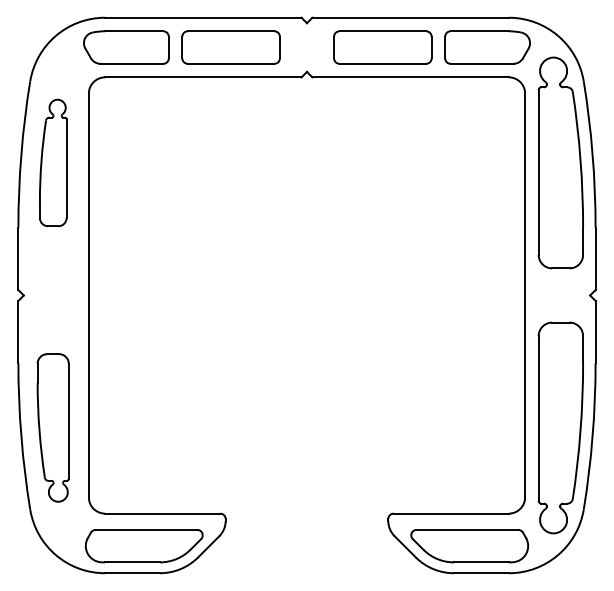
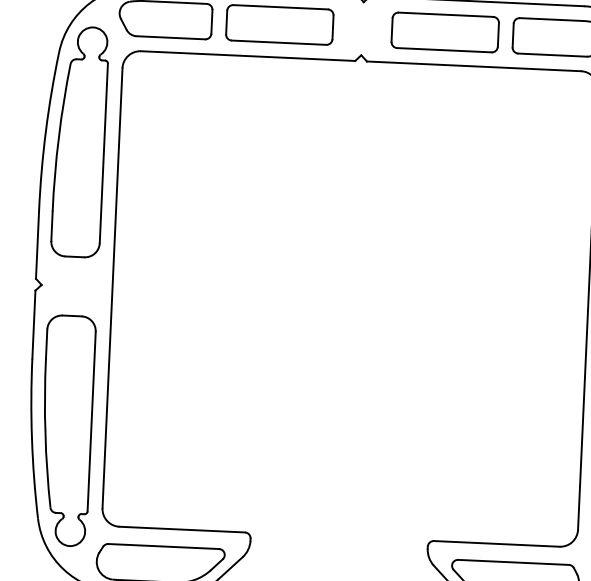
part: (53, 162) -> (80, 141), size x1.67
part: (53, 427) -> (67, 430), size x1.43

